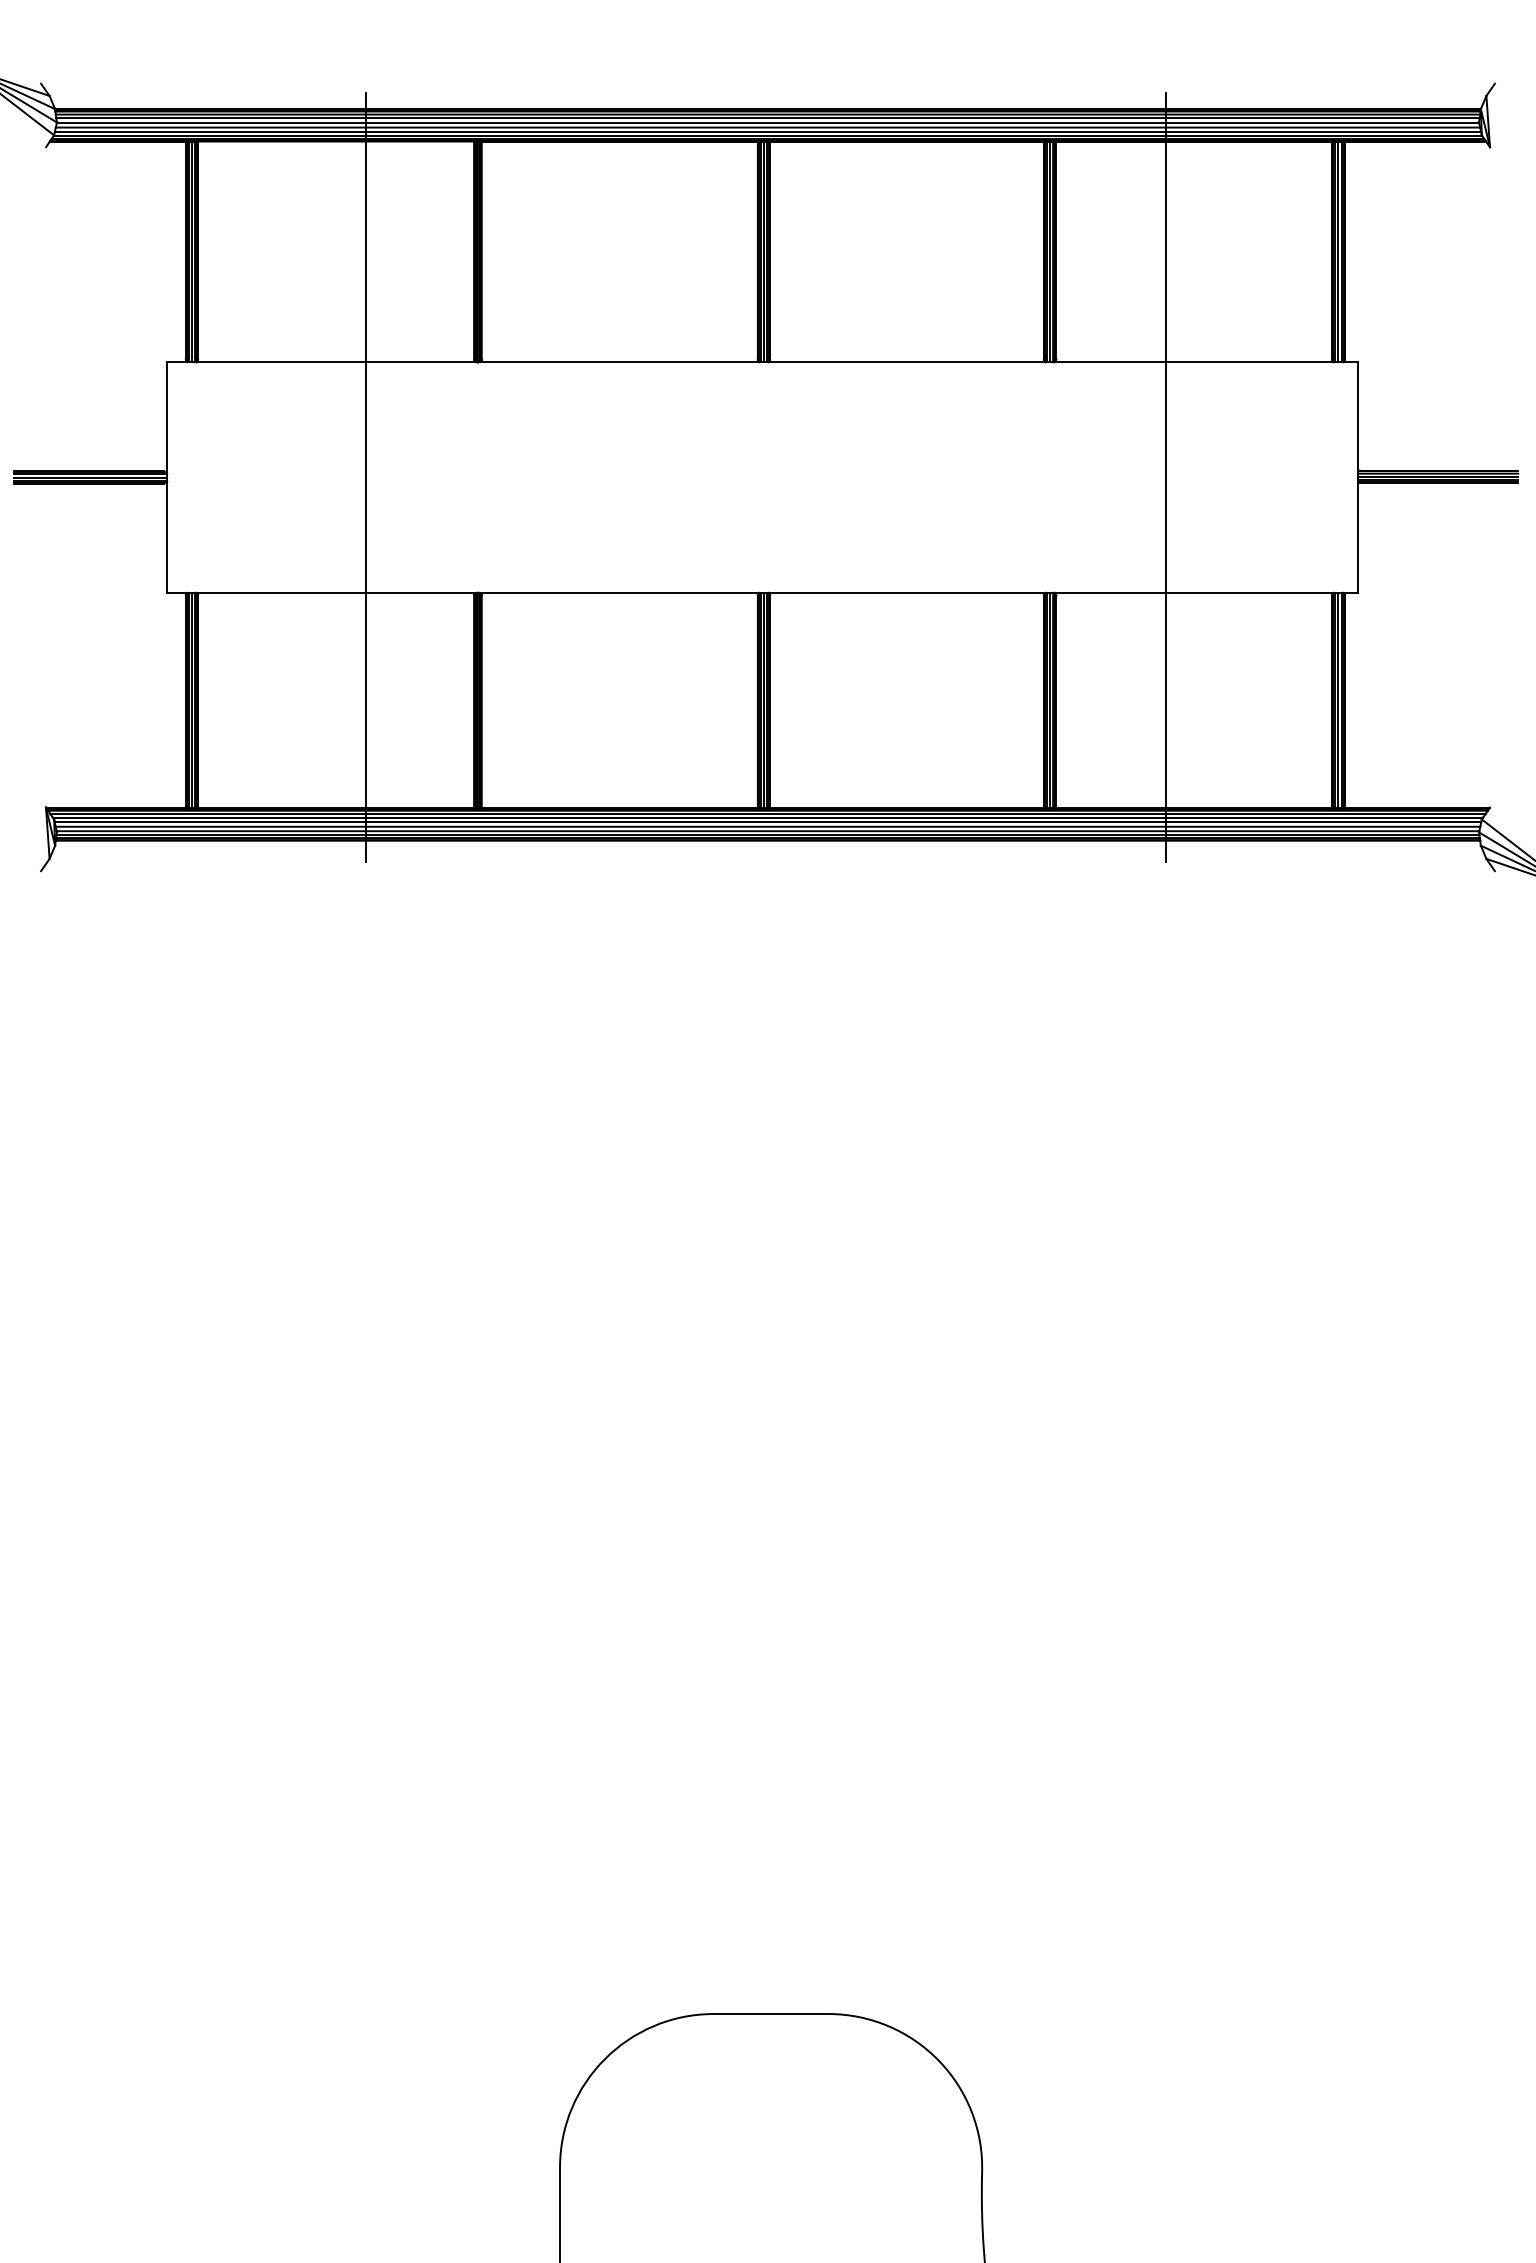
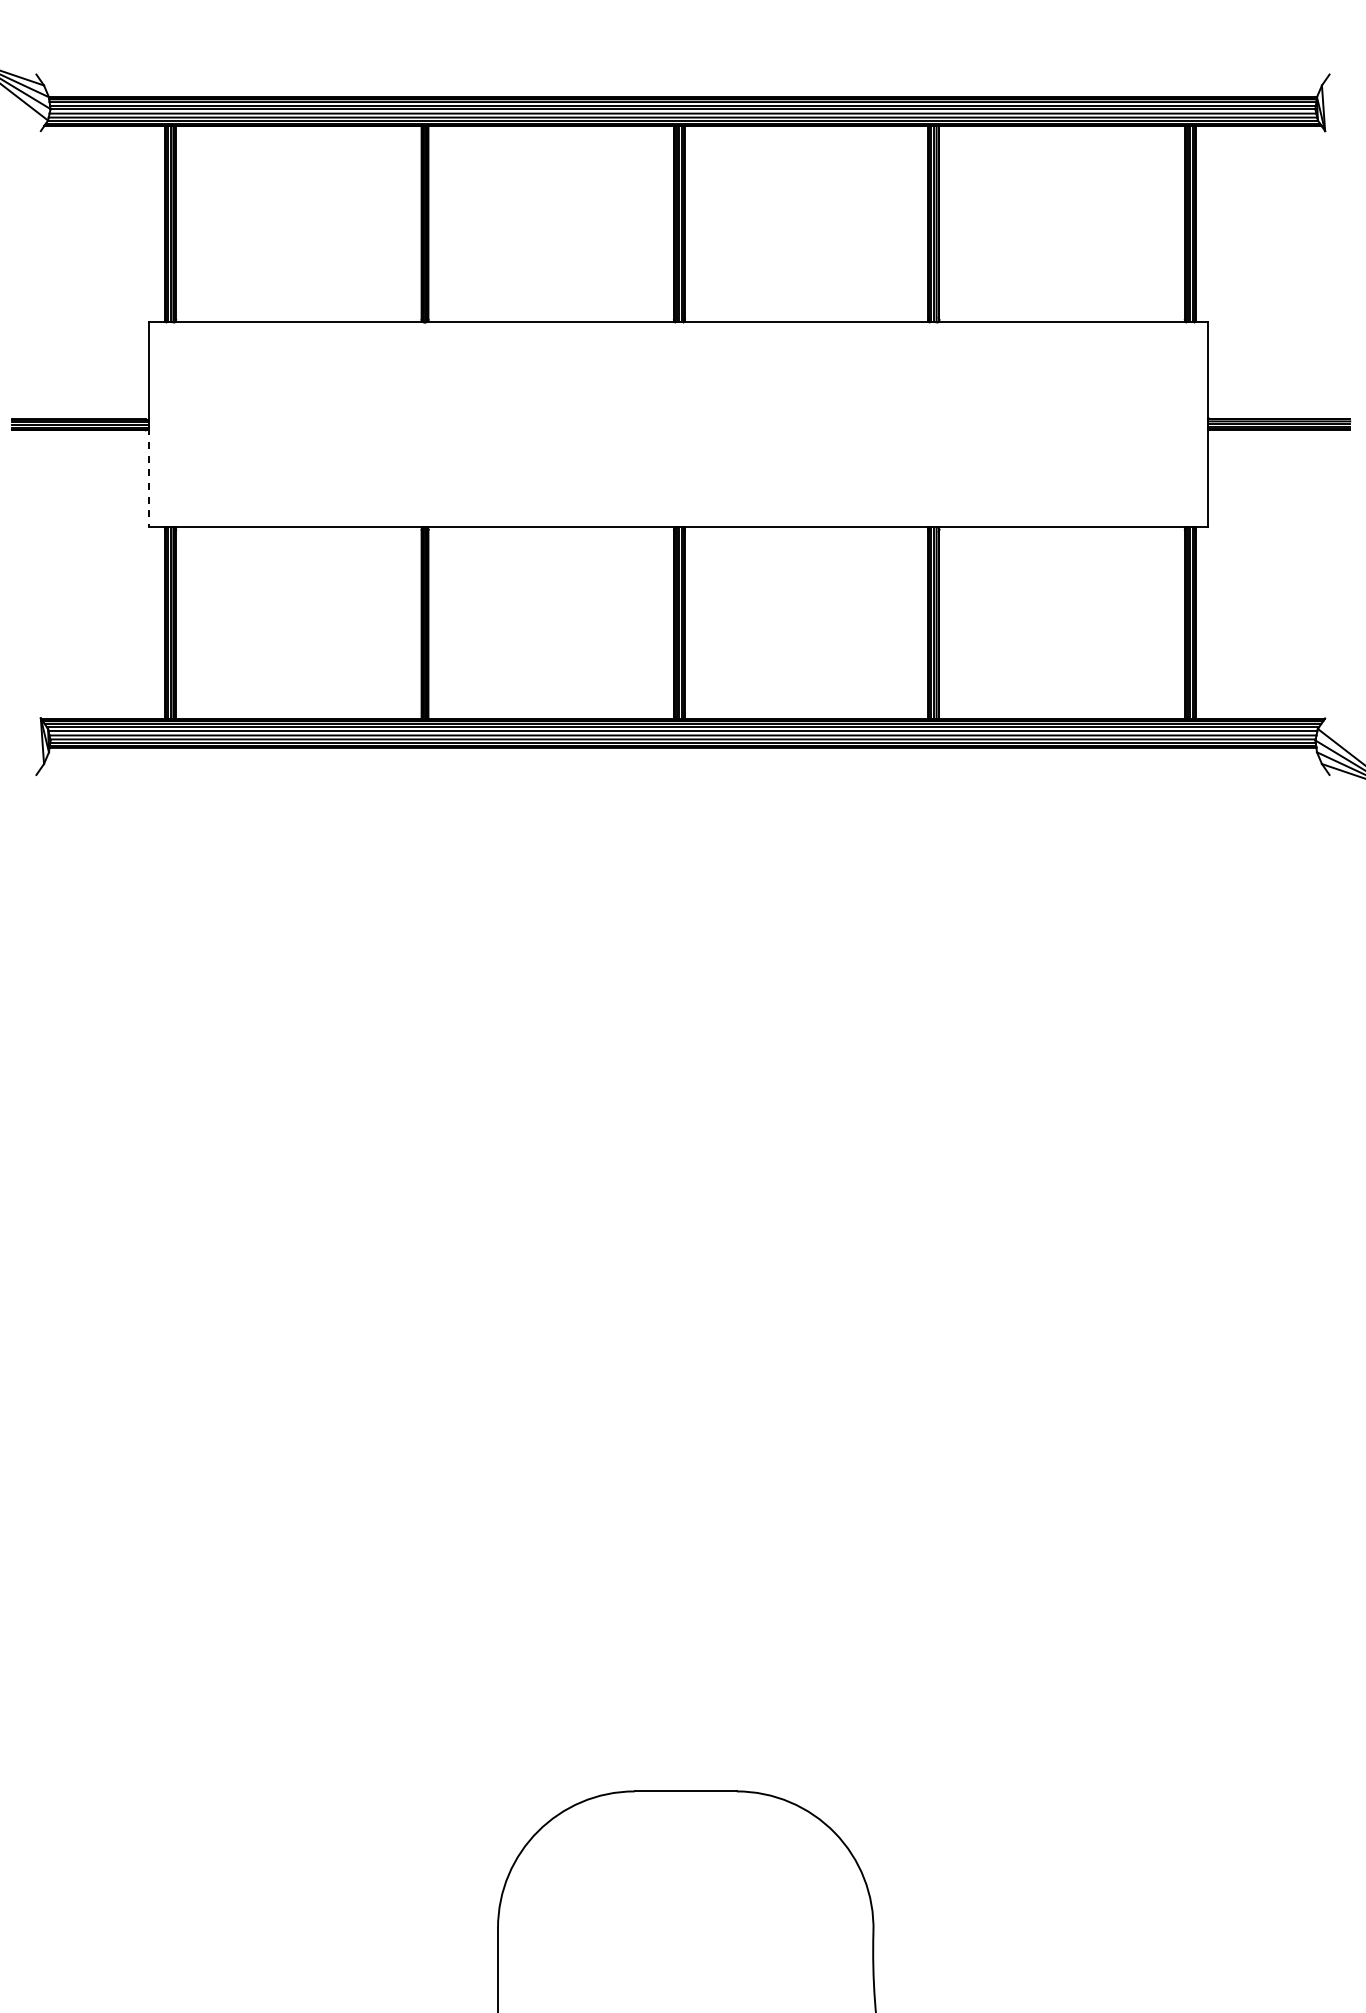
line: (365, 477) -> (325, 424), removed
line: (1166, 477) -> (1037, 424), removed
line: (167, 537) -> (148, 478), solid -> dashed

